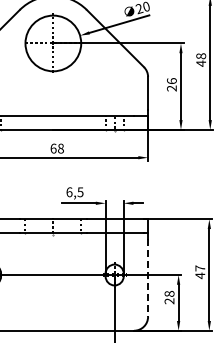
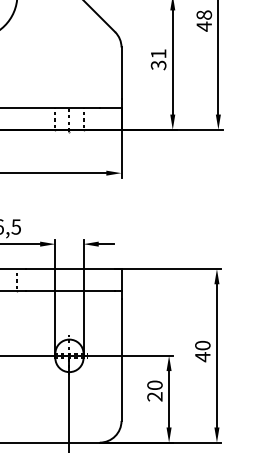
text: (171, 84) -> (158, 59), 26 -> 31
text: (200, 268) -> (203, 345), 47 -> 40
line: (148, 278) -> (122, 361), dashed -> solid
text: (169, 293) -> (154, 384), 28 -> 20

